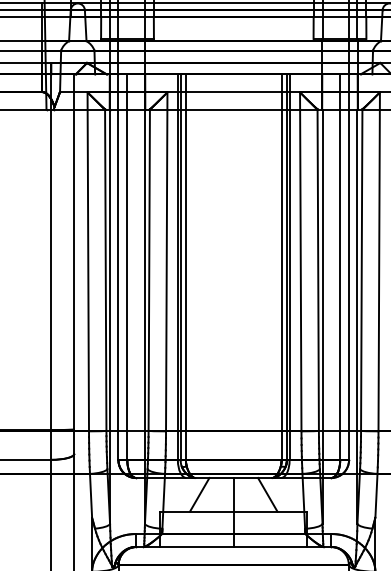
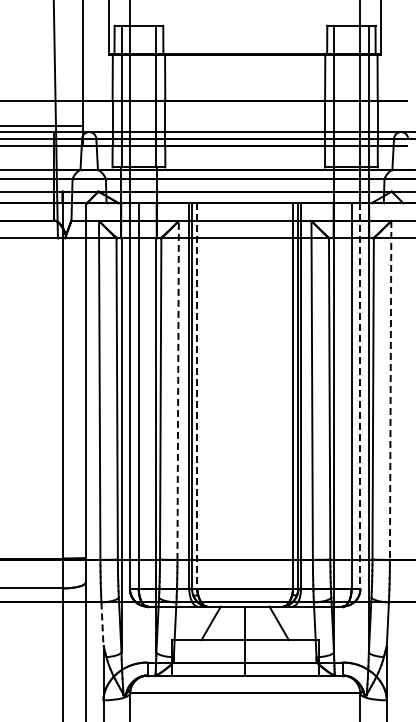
line: (167, 260) -> (178, 389), solid -> dashed
line: (379, 261) -> (390, 390), solid -> dashed
line: (186, 266) -> (197, 395), solid -> dashed
line: (349, 266) -> (360, 395), solid -> dashed
line: (91, 495) -> (102, 624), solid -> dashed

